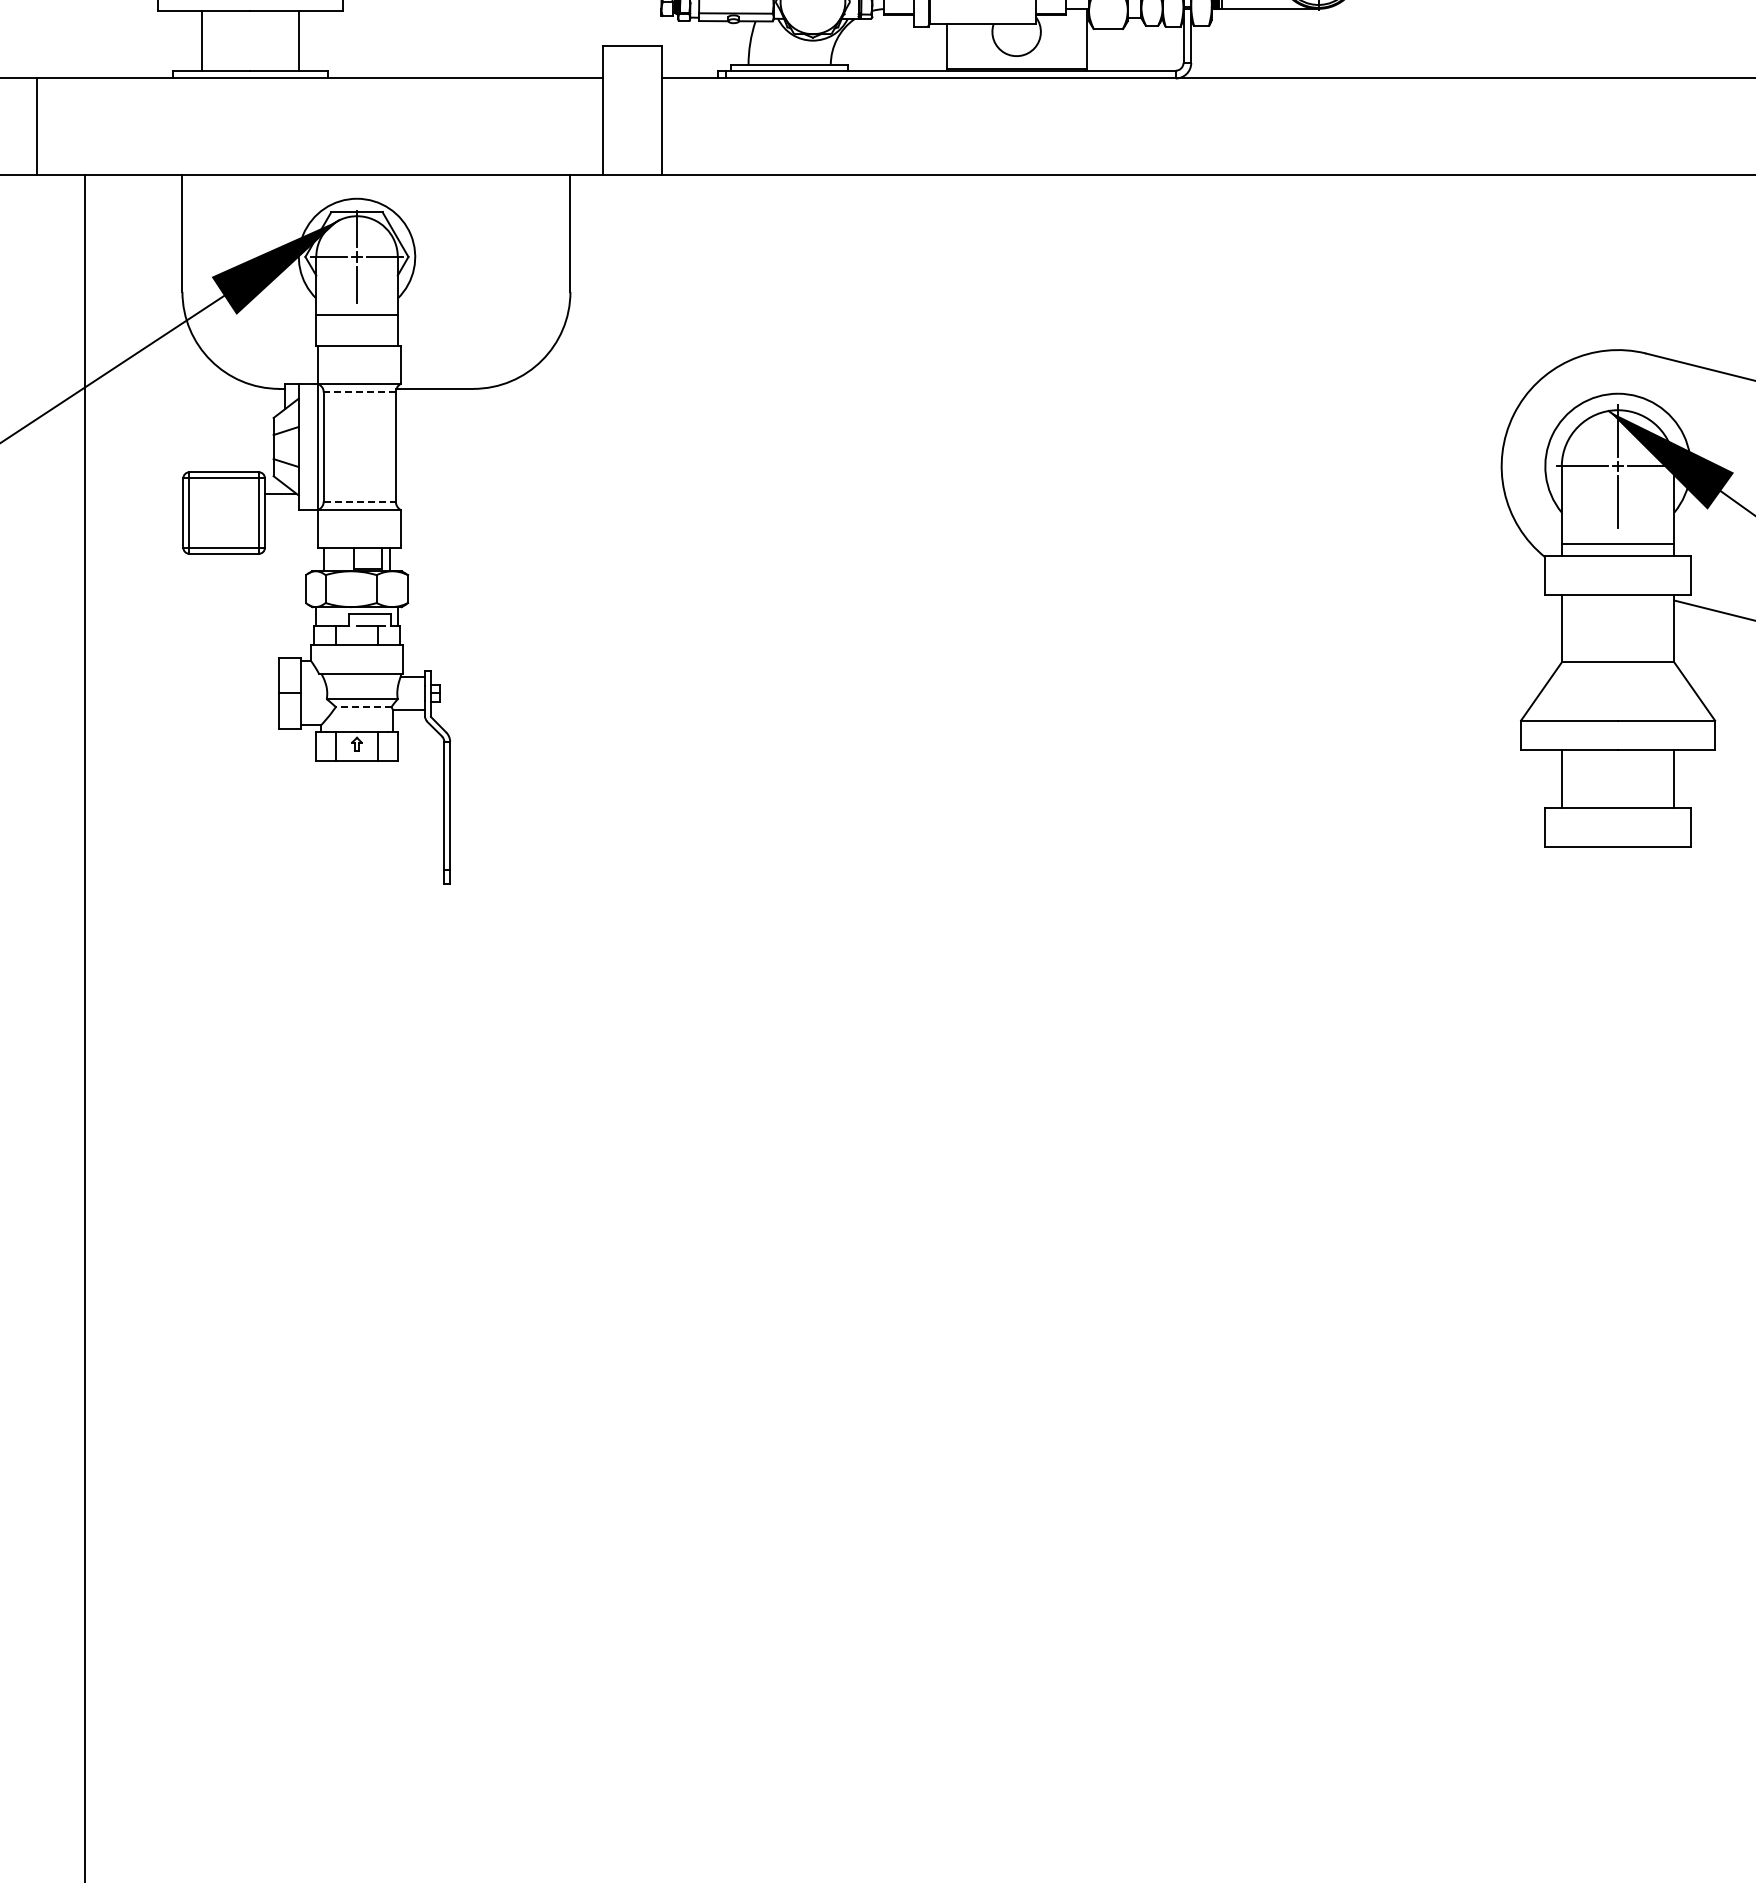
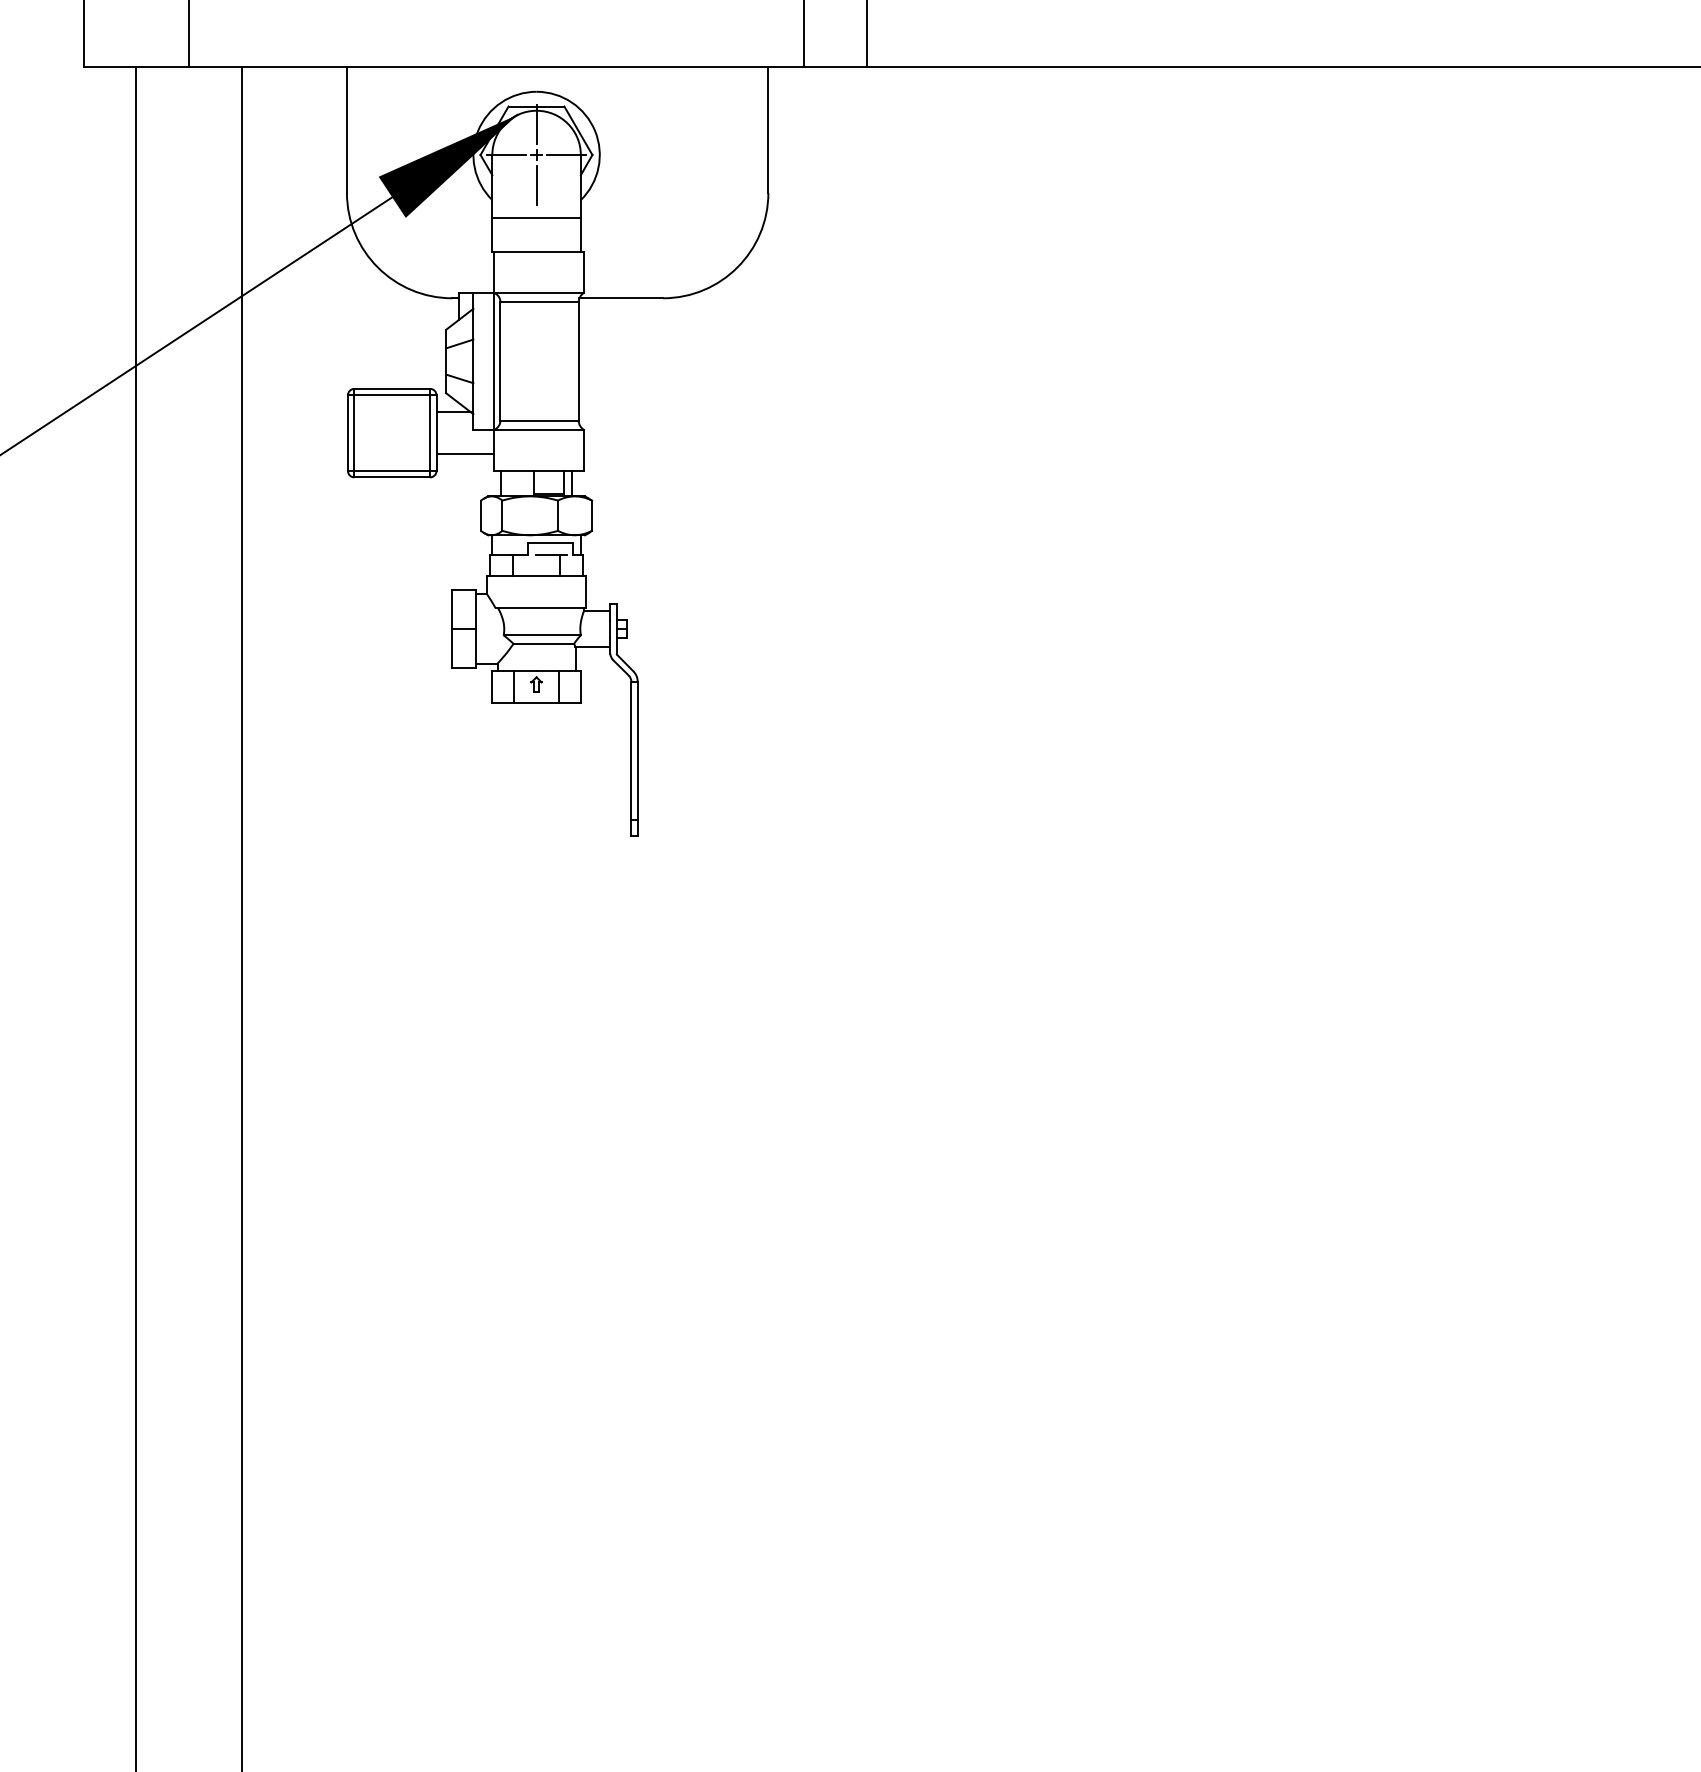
line: (359, 392) -> (539, 302), dashed -> solid
line: (360, 501) -> (540, 420), dashed -> solid
line: (291, 532) -> (465, 454), added
line: (363, 707) -> (543, 644), dashed -> solid

